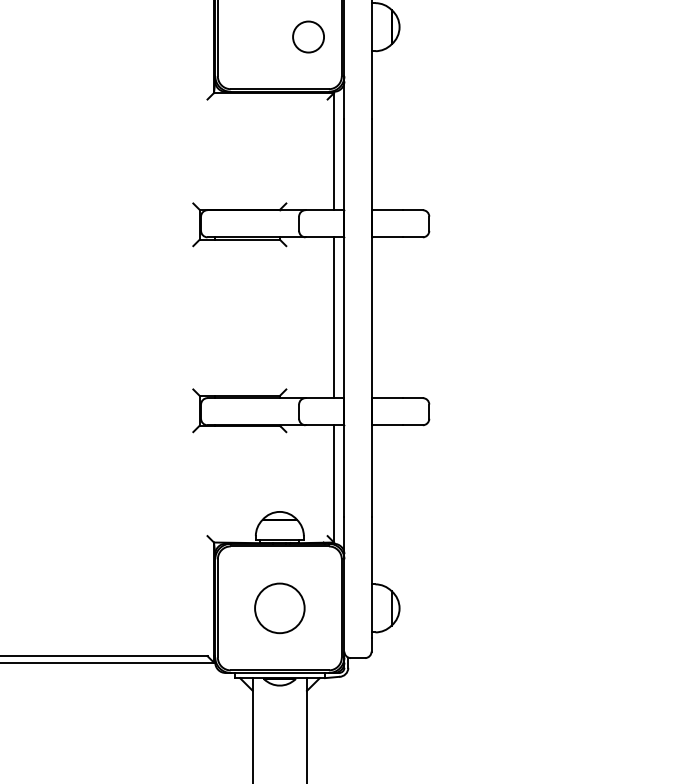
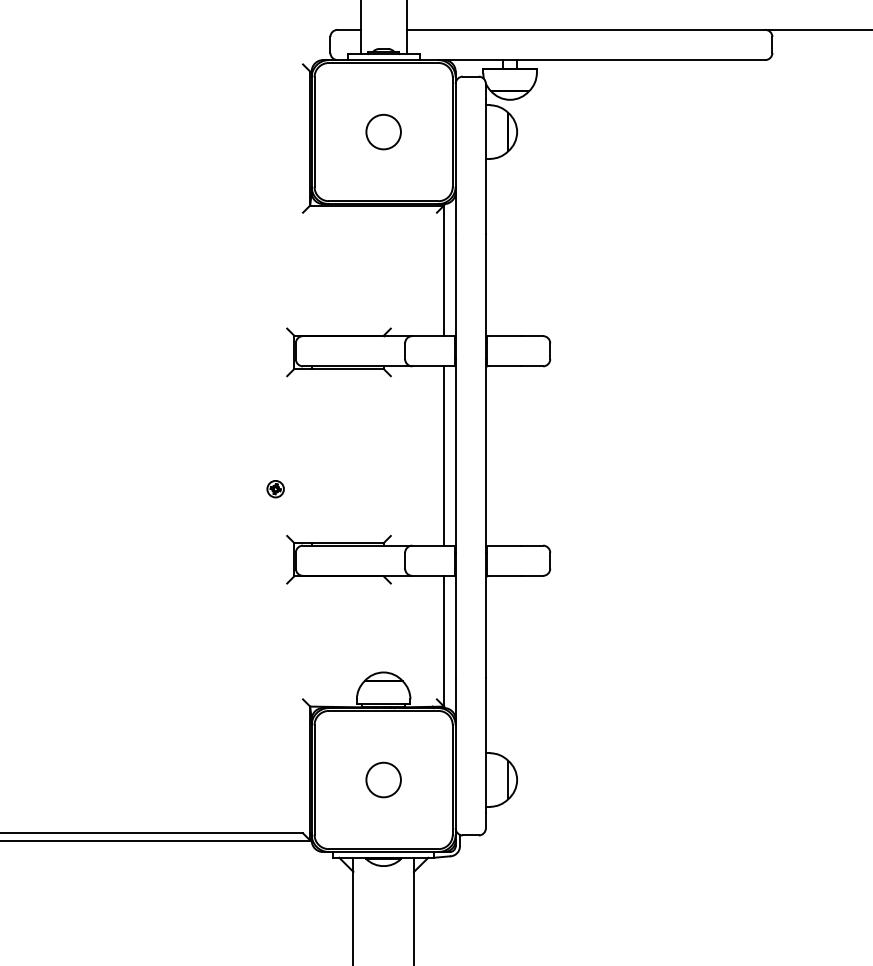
circle: (308, 36) -> (383, 131), moved
part: (182, 347) -> (275, 489), added
circle: (279, 607) -> (383, 779), size x0.62

